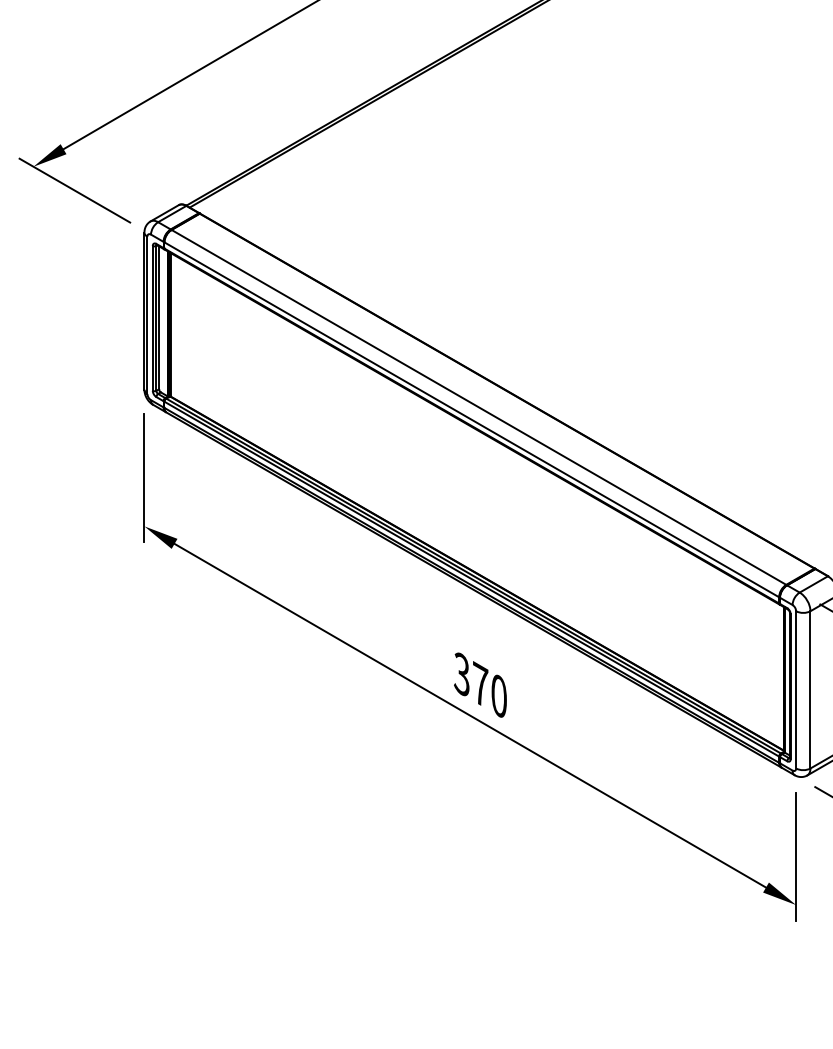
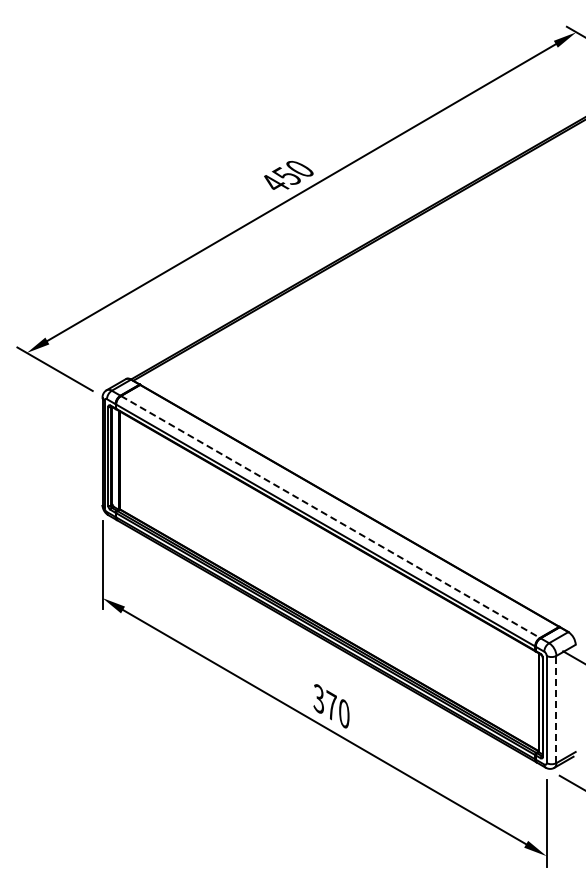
line: (478, 406) -> (330, 516), solid -> dashed
line: (810, 689) -> (556, 709), solid -> dashed

